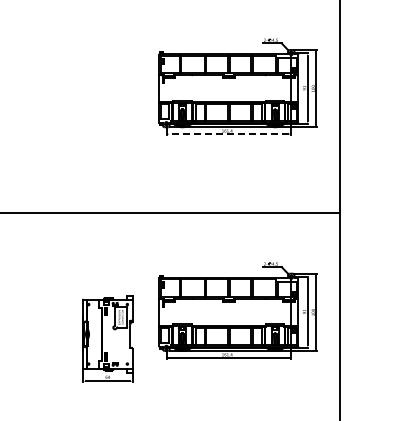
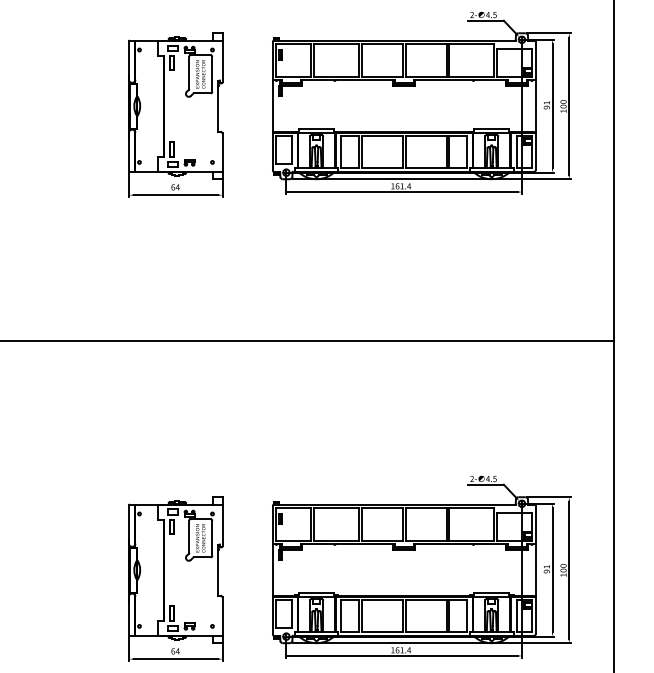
part: (107, 93) -> (174, 115), added
line: (227, 134) -> (401, 192), dashed -> solid
part: (237, 310) -> (420, 566), moved

